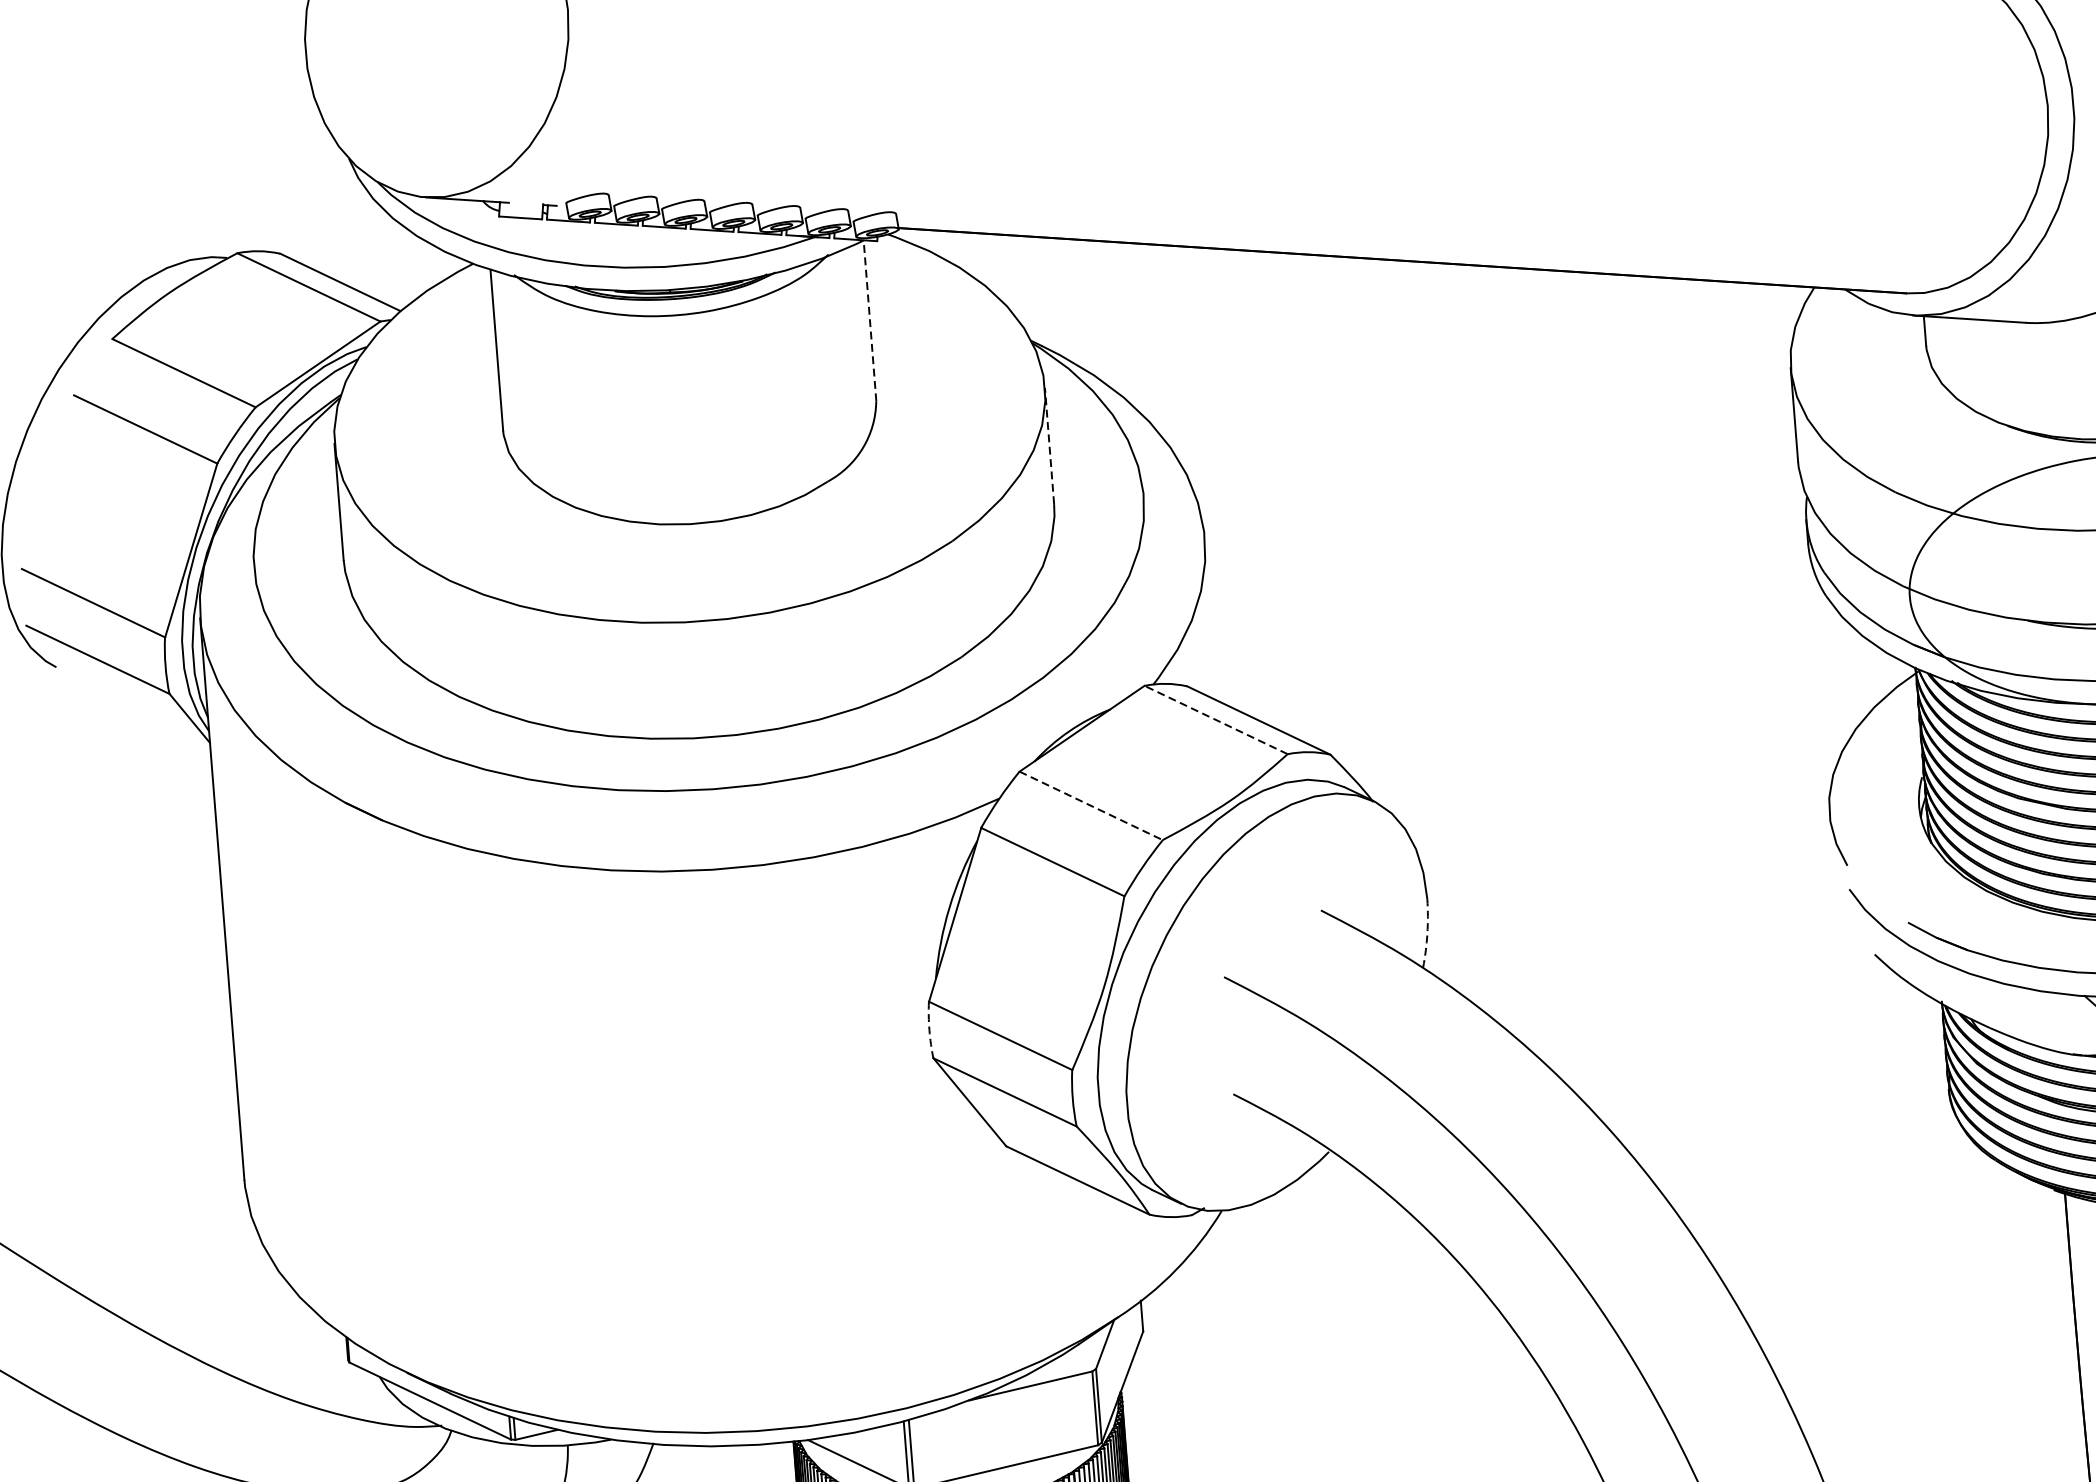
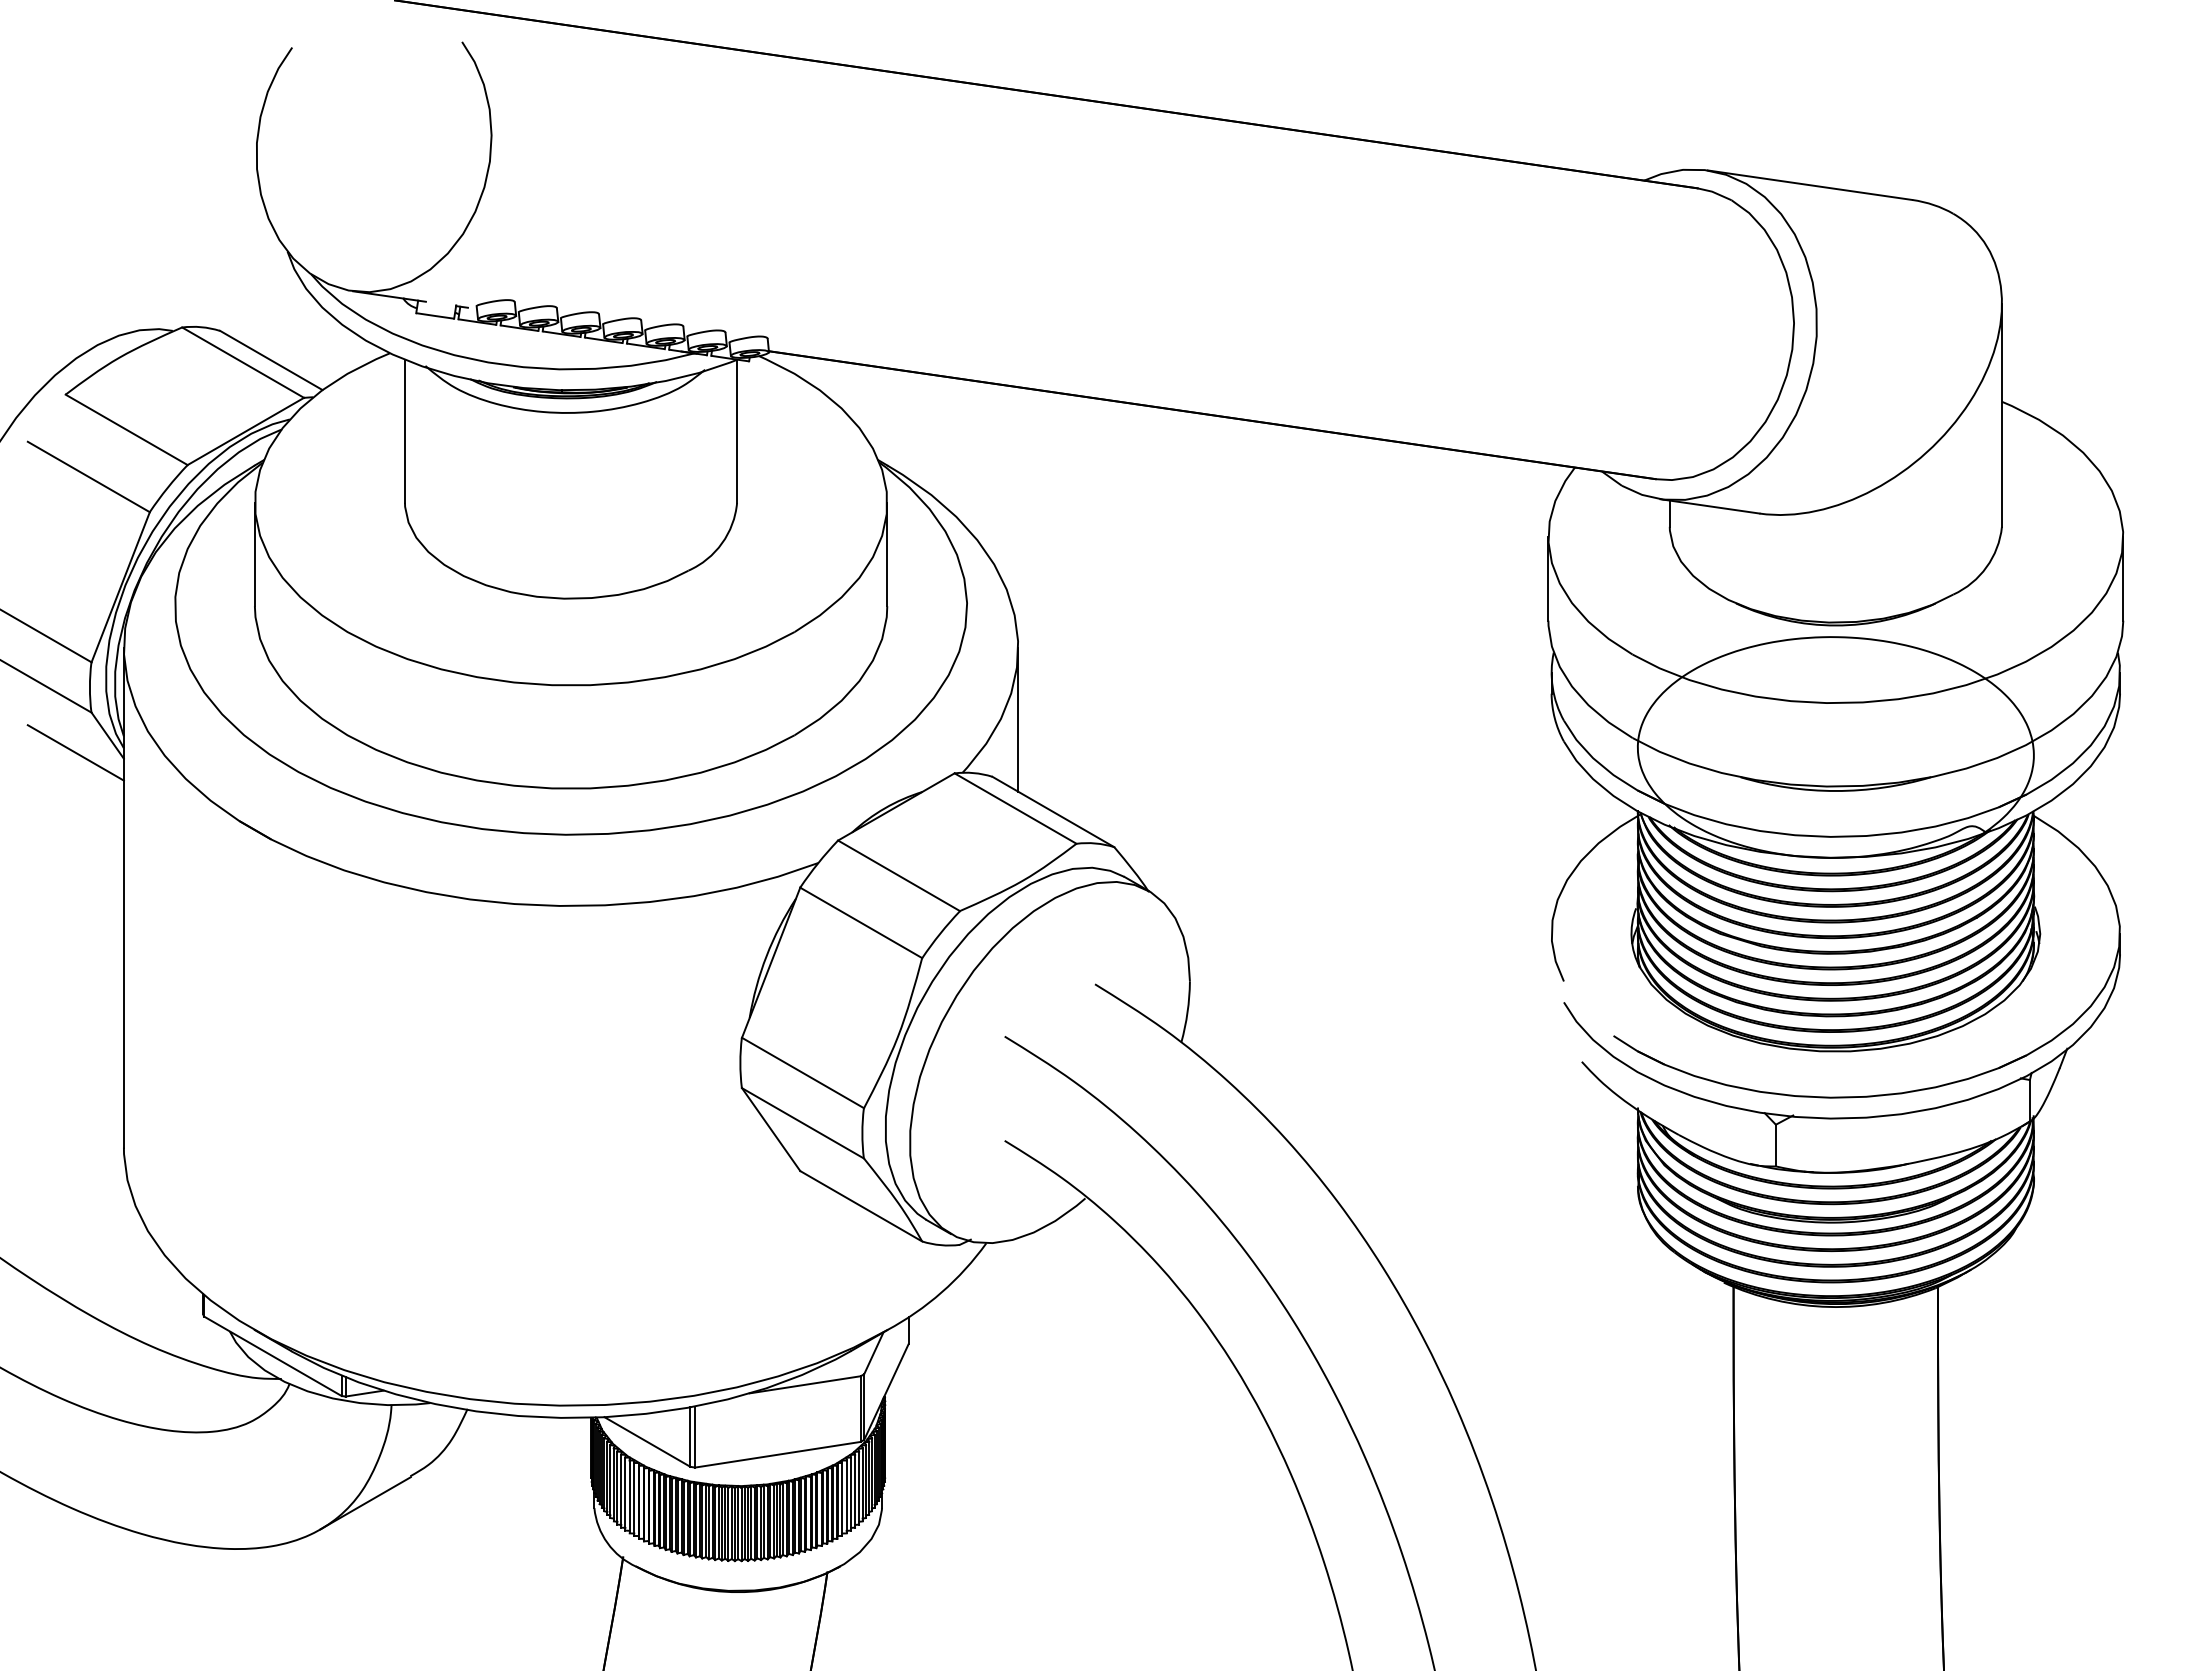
line: (870, 321) -> (737, 431), dashed -> solid
line: (1049, 445) -> (887, 554), dashed -> solid
line: (1211, 619) -> (1018, 719), added
line: (1216, 719) -> (1015, 808), dashed -> solid
line: (155, 740) -> (75, 752), added
line: (1091, 806) -> (899, 876), dashed -> solid
arc: (1427, 933) -> (1187, 1012), dashed -> solid
arc: (929, 1029) -> (740, 1062), dashed -> solid

